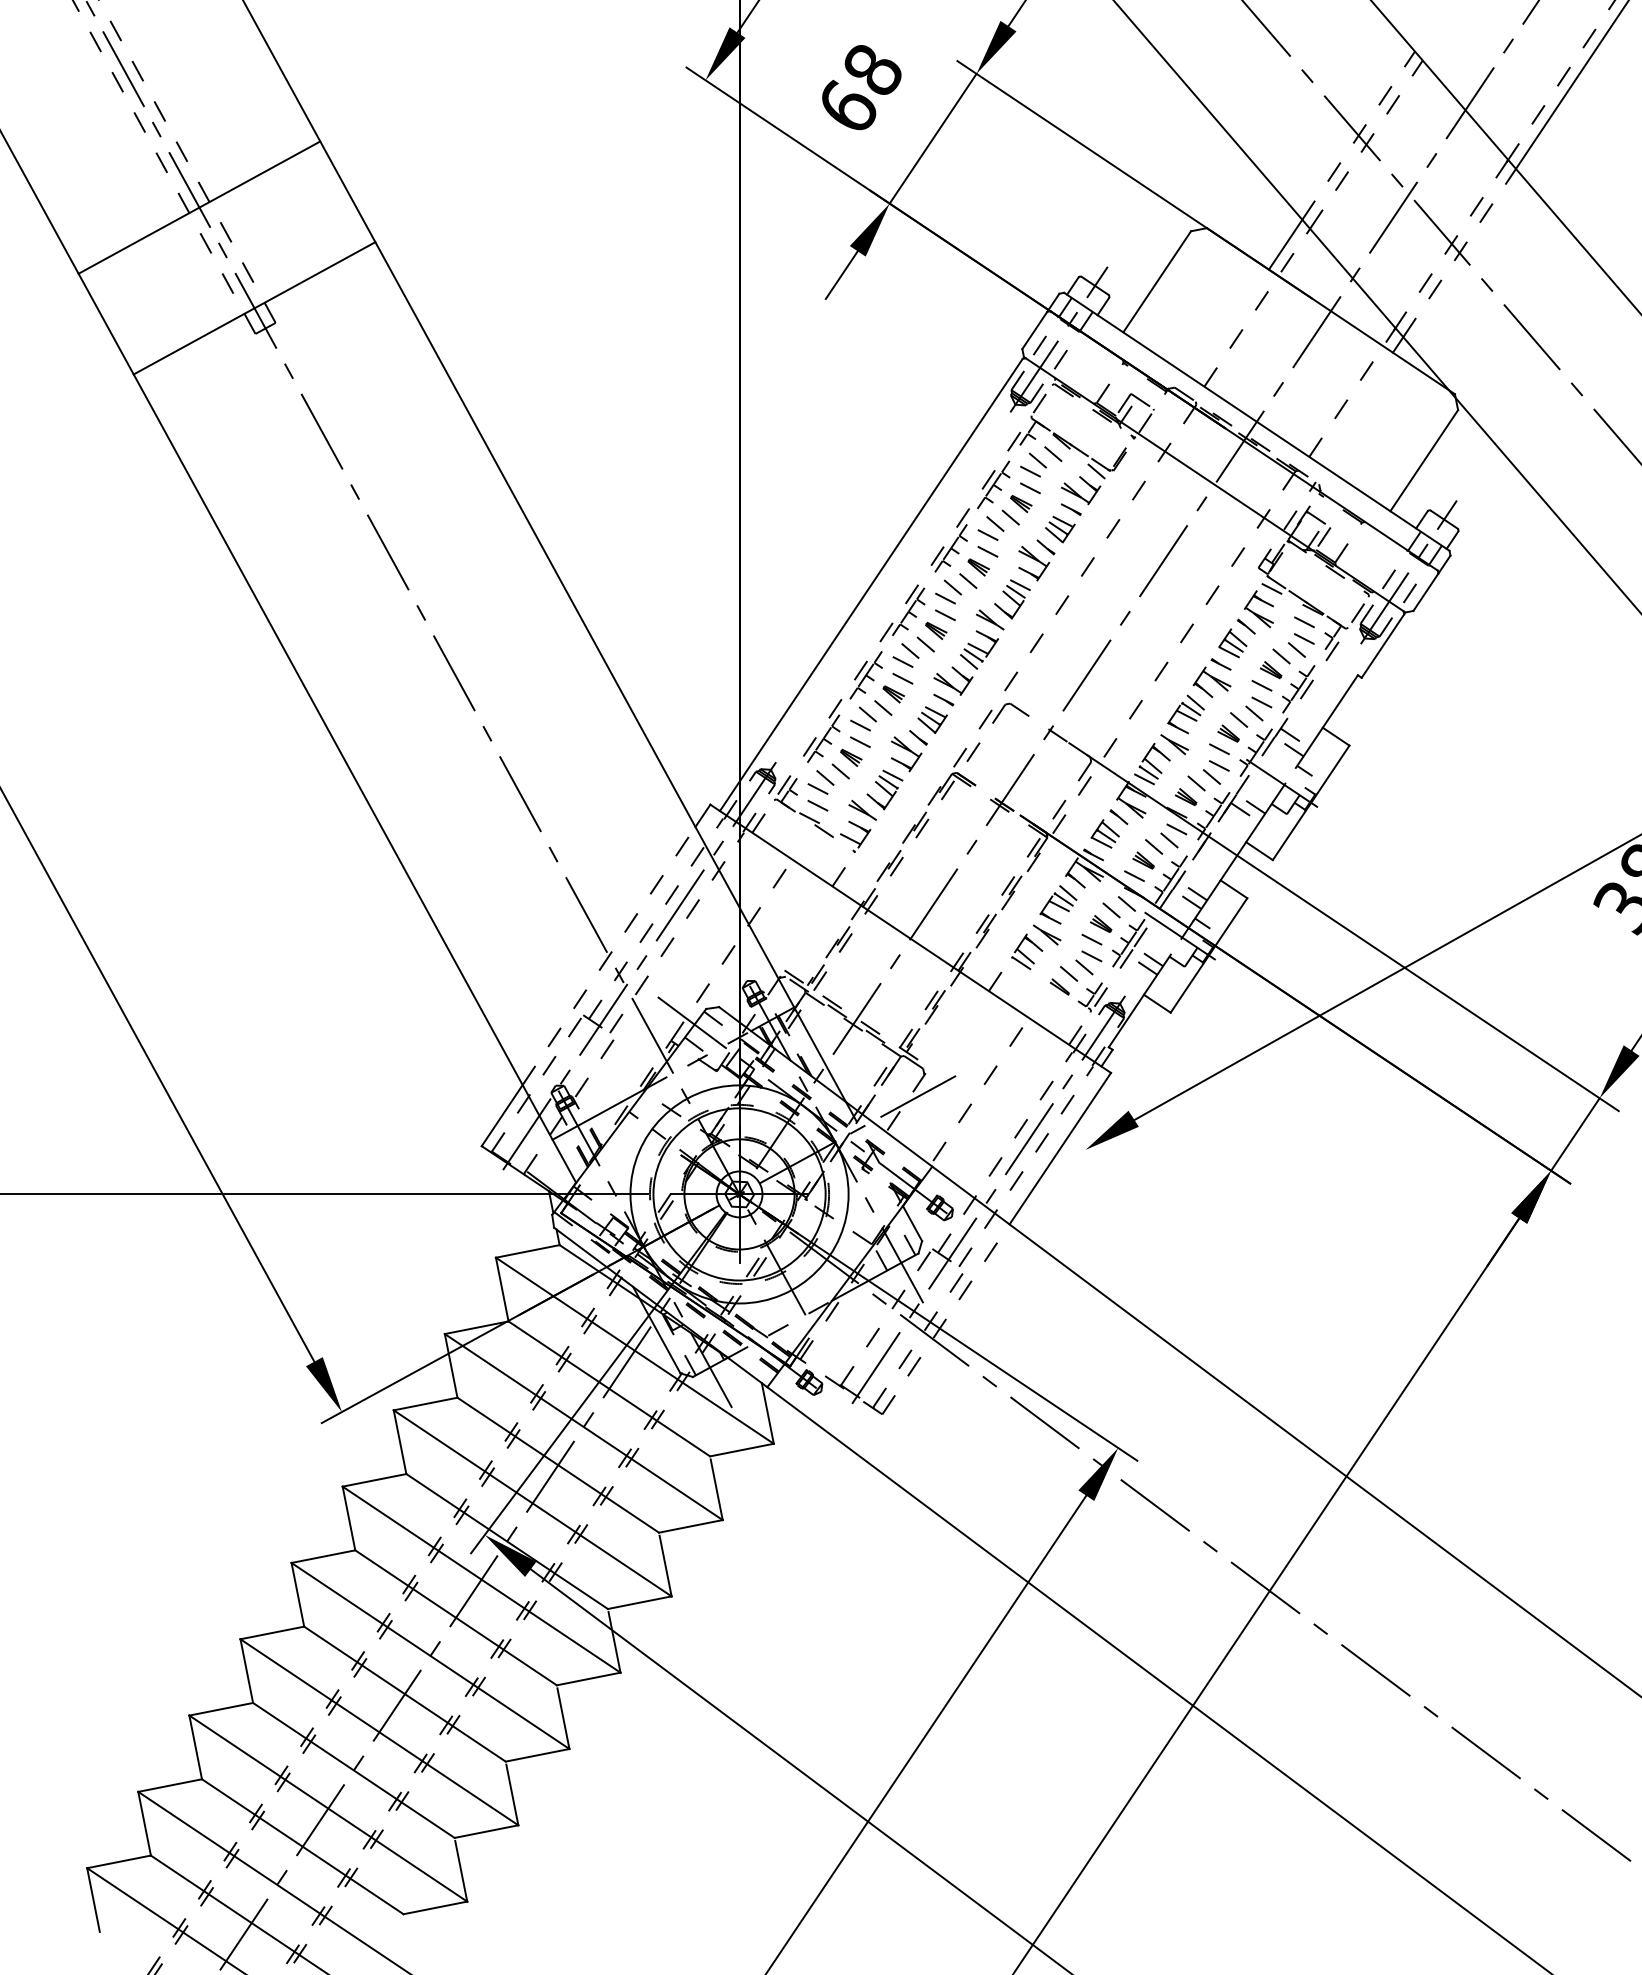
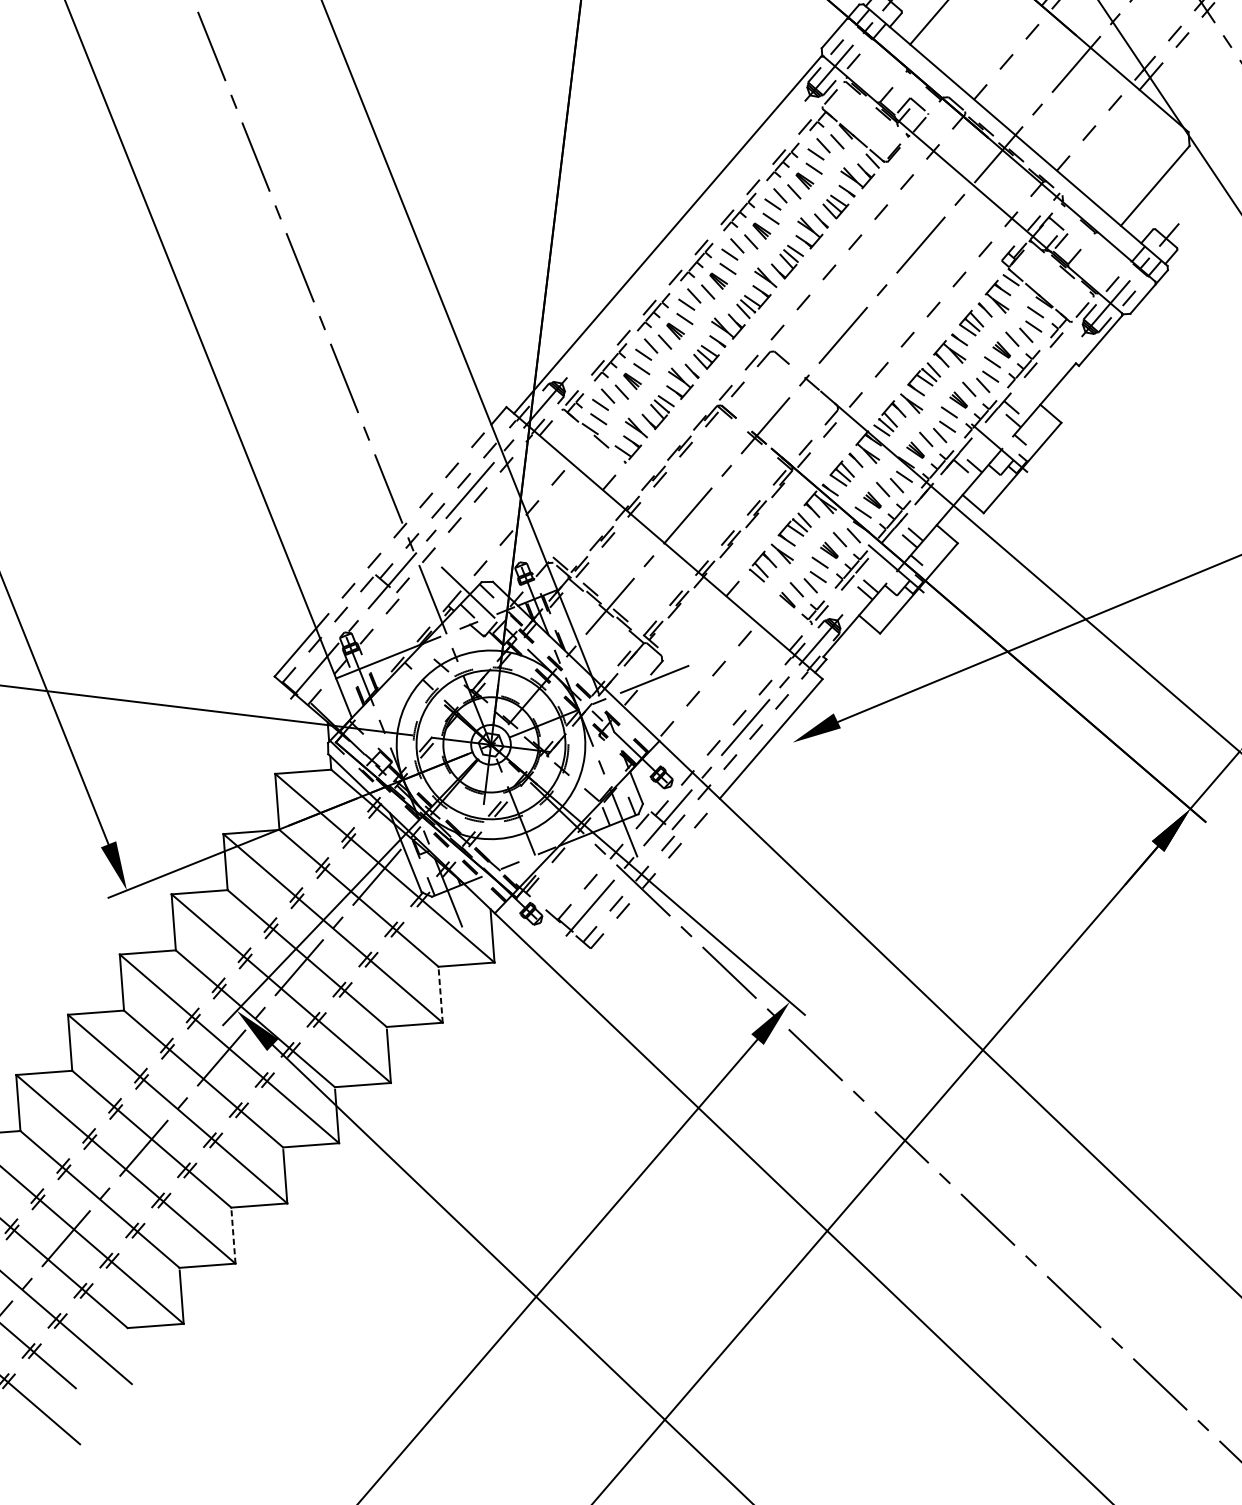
line: (716, 1489) -> (440, 995), solid -> dashed
line: (512, 1794) -> (233, 1236), solid -> dashed

